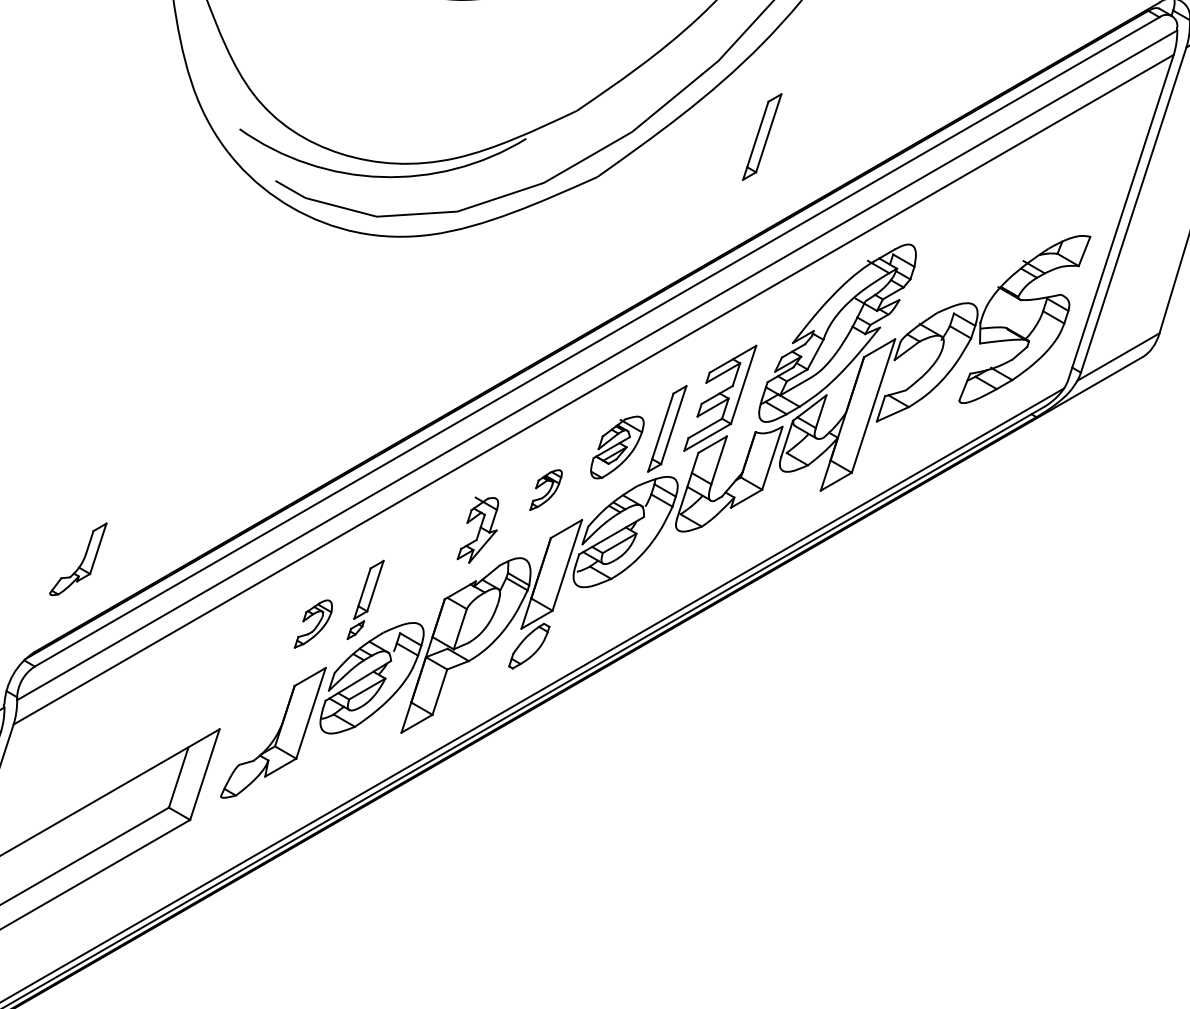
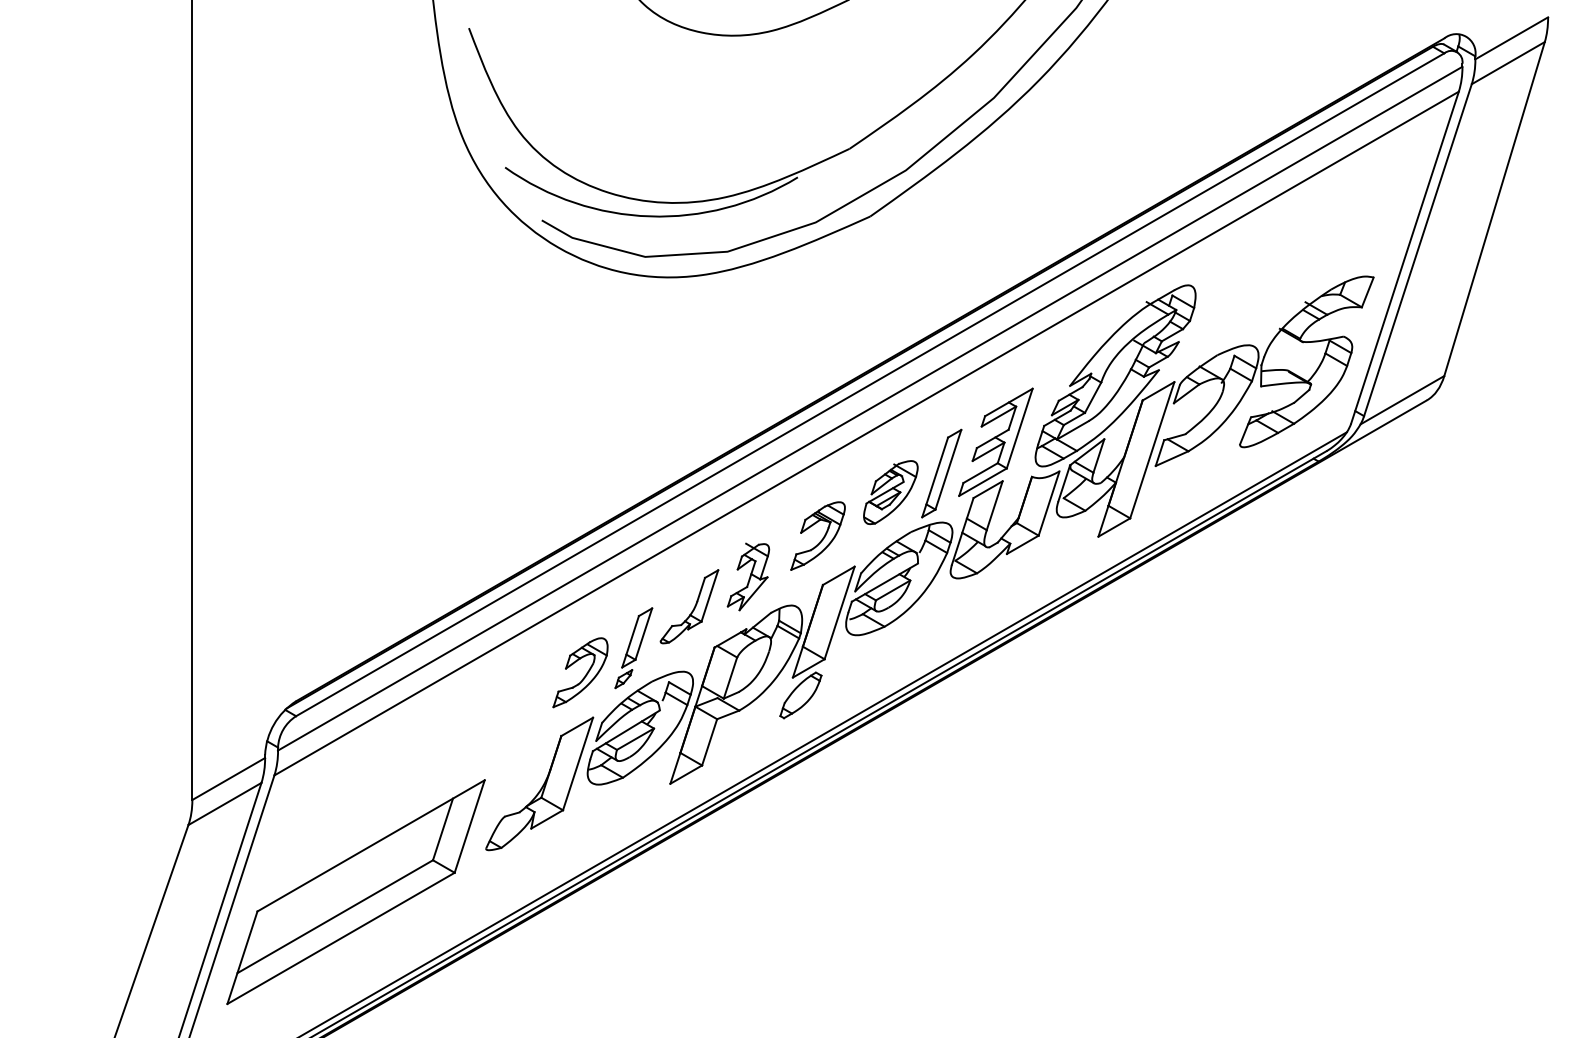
part: (762, 136) -> (1038, 175), removed
part: (545, 489) -> (817, 535), size x1.67
part: (78, 559) -> (689, 606), moved
part: (313, 623) -> (580, 672), size x1.43

